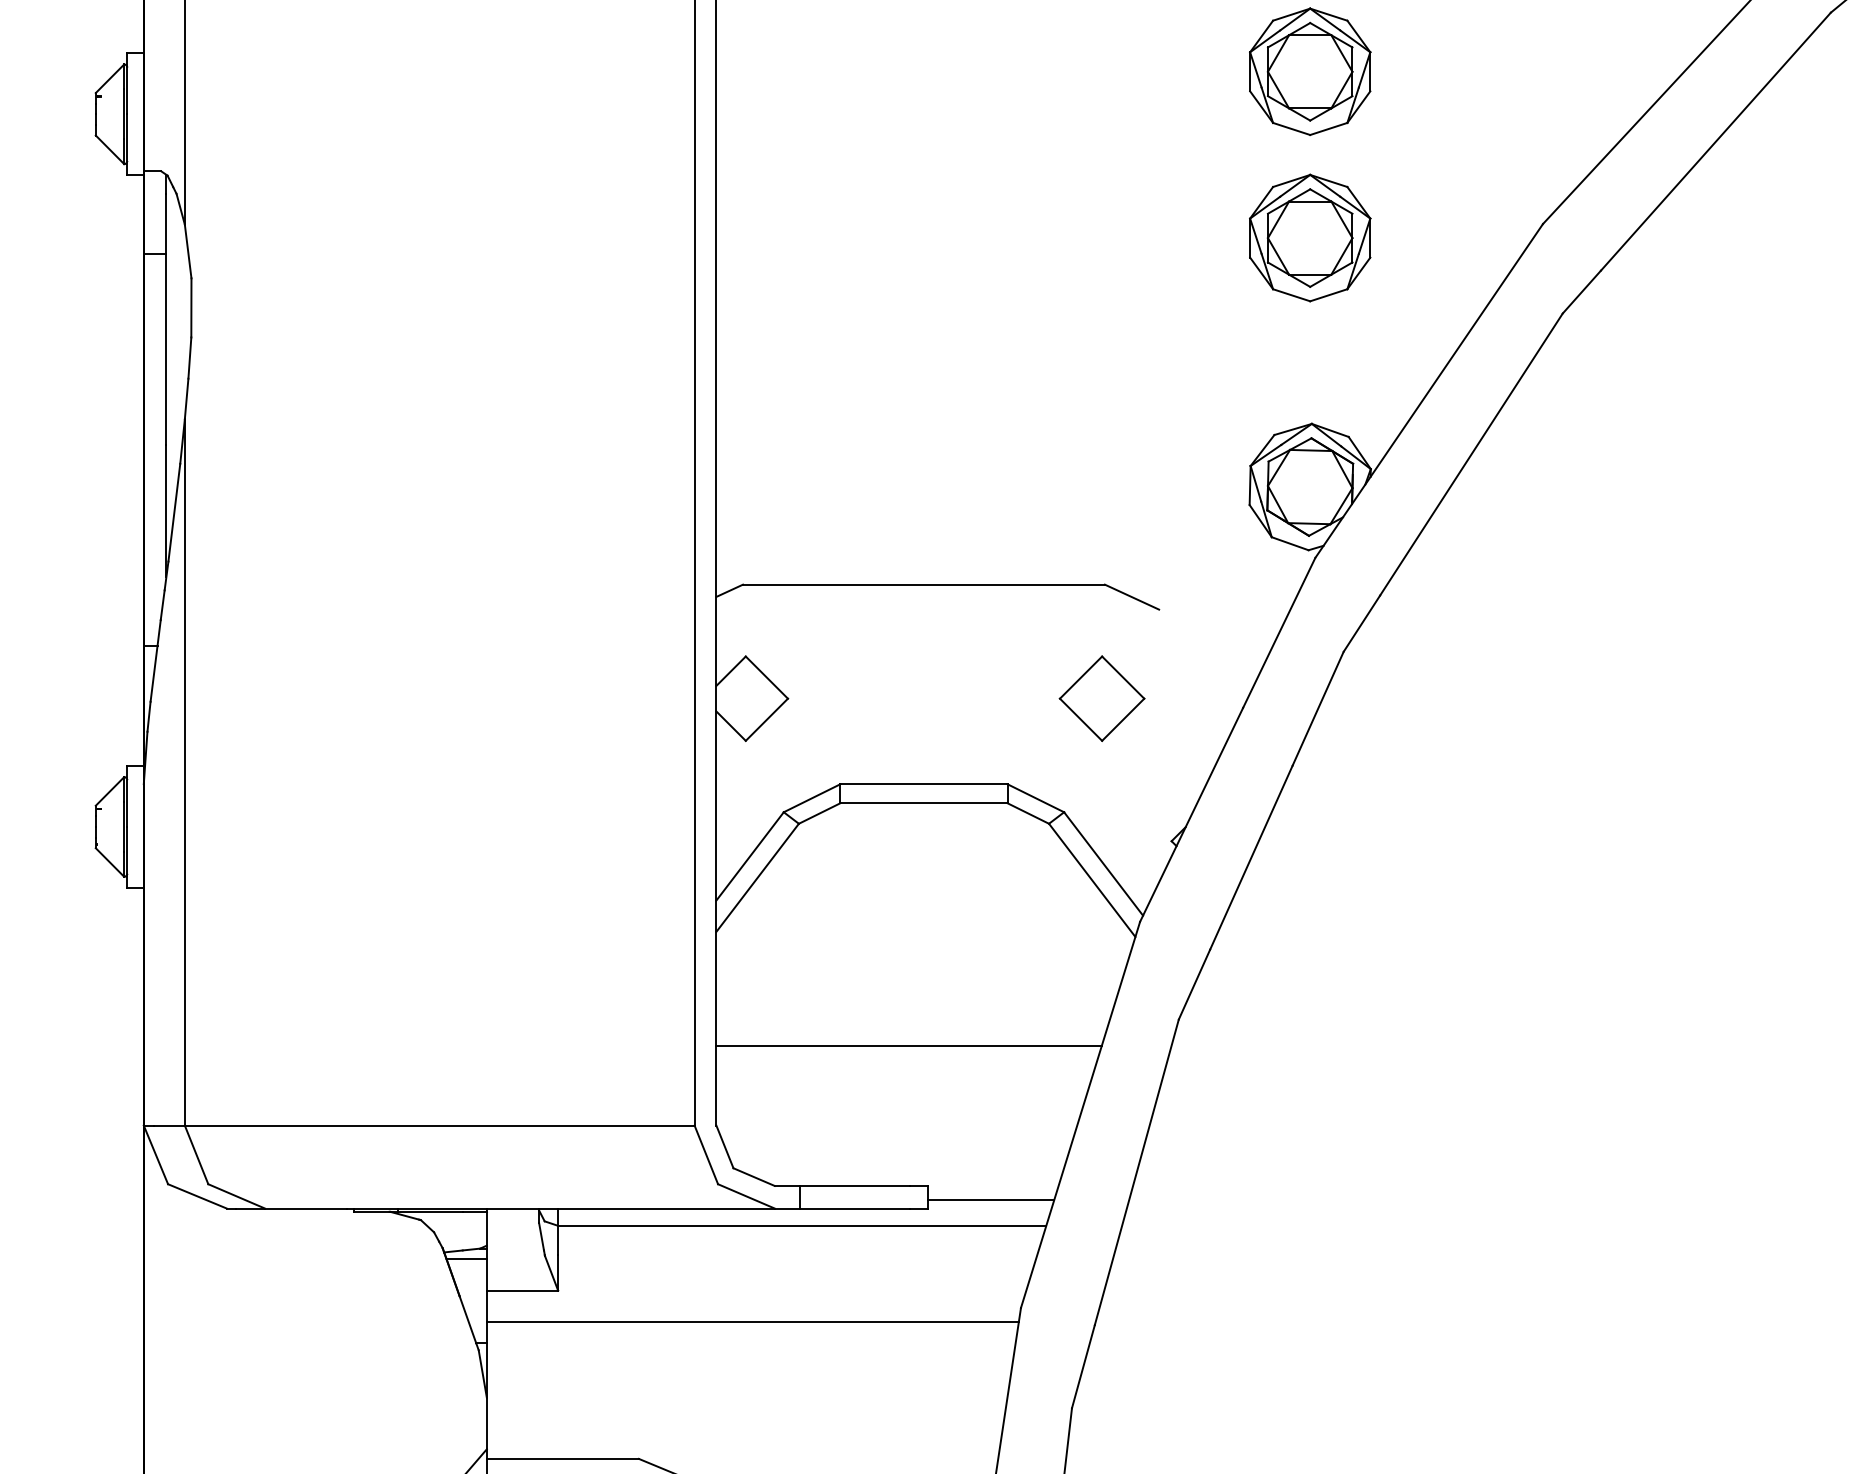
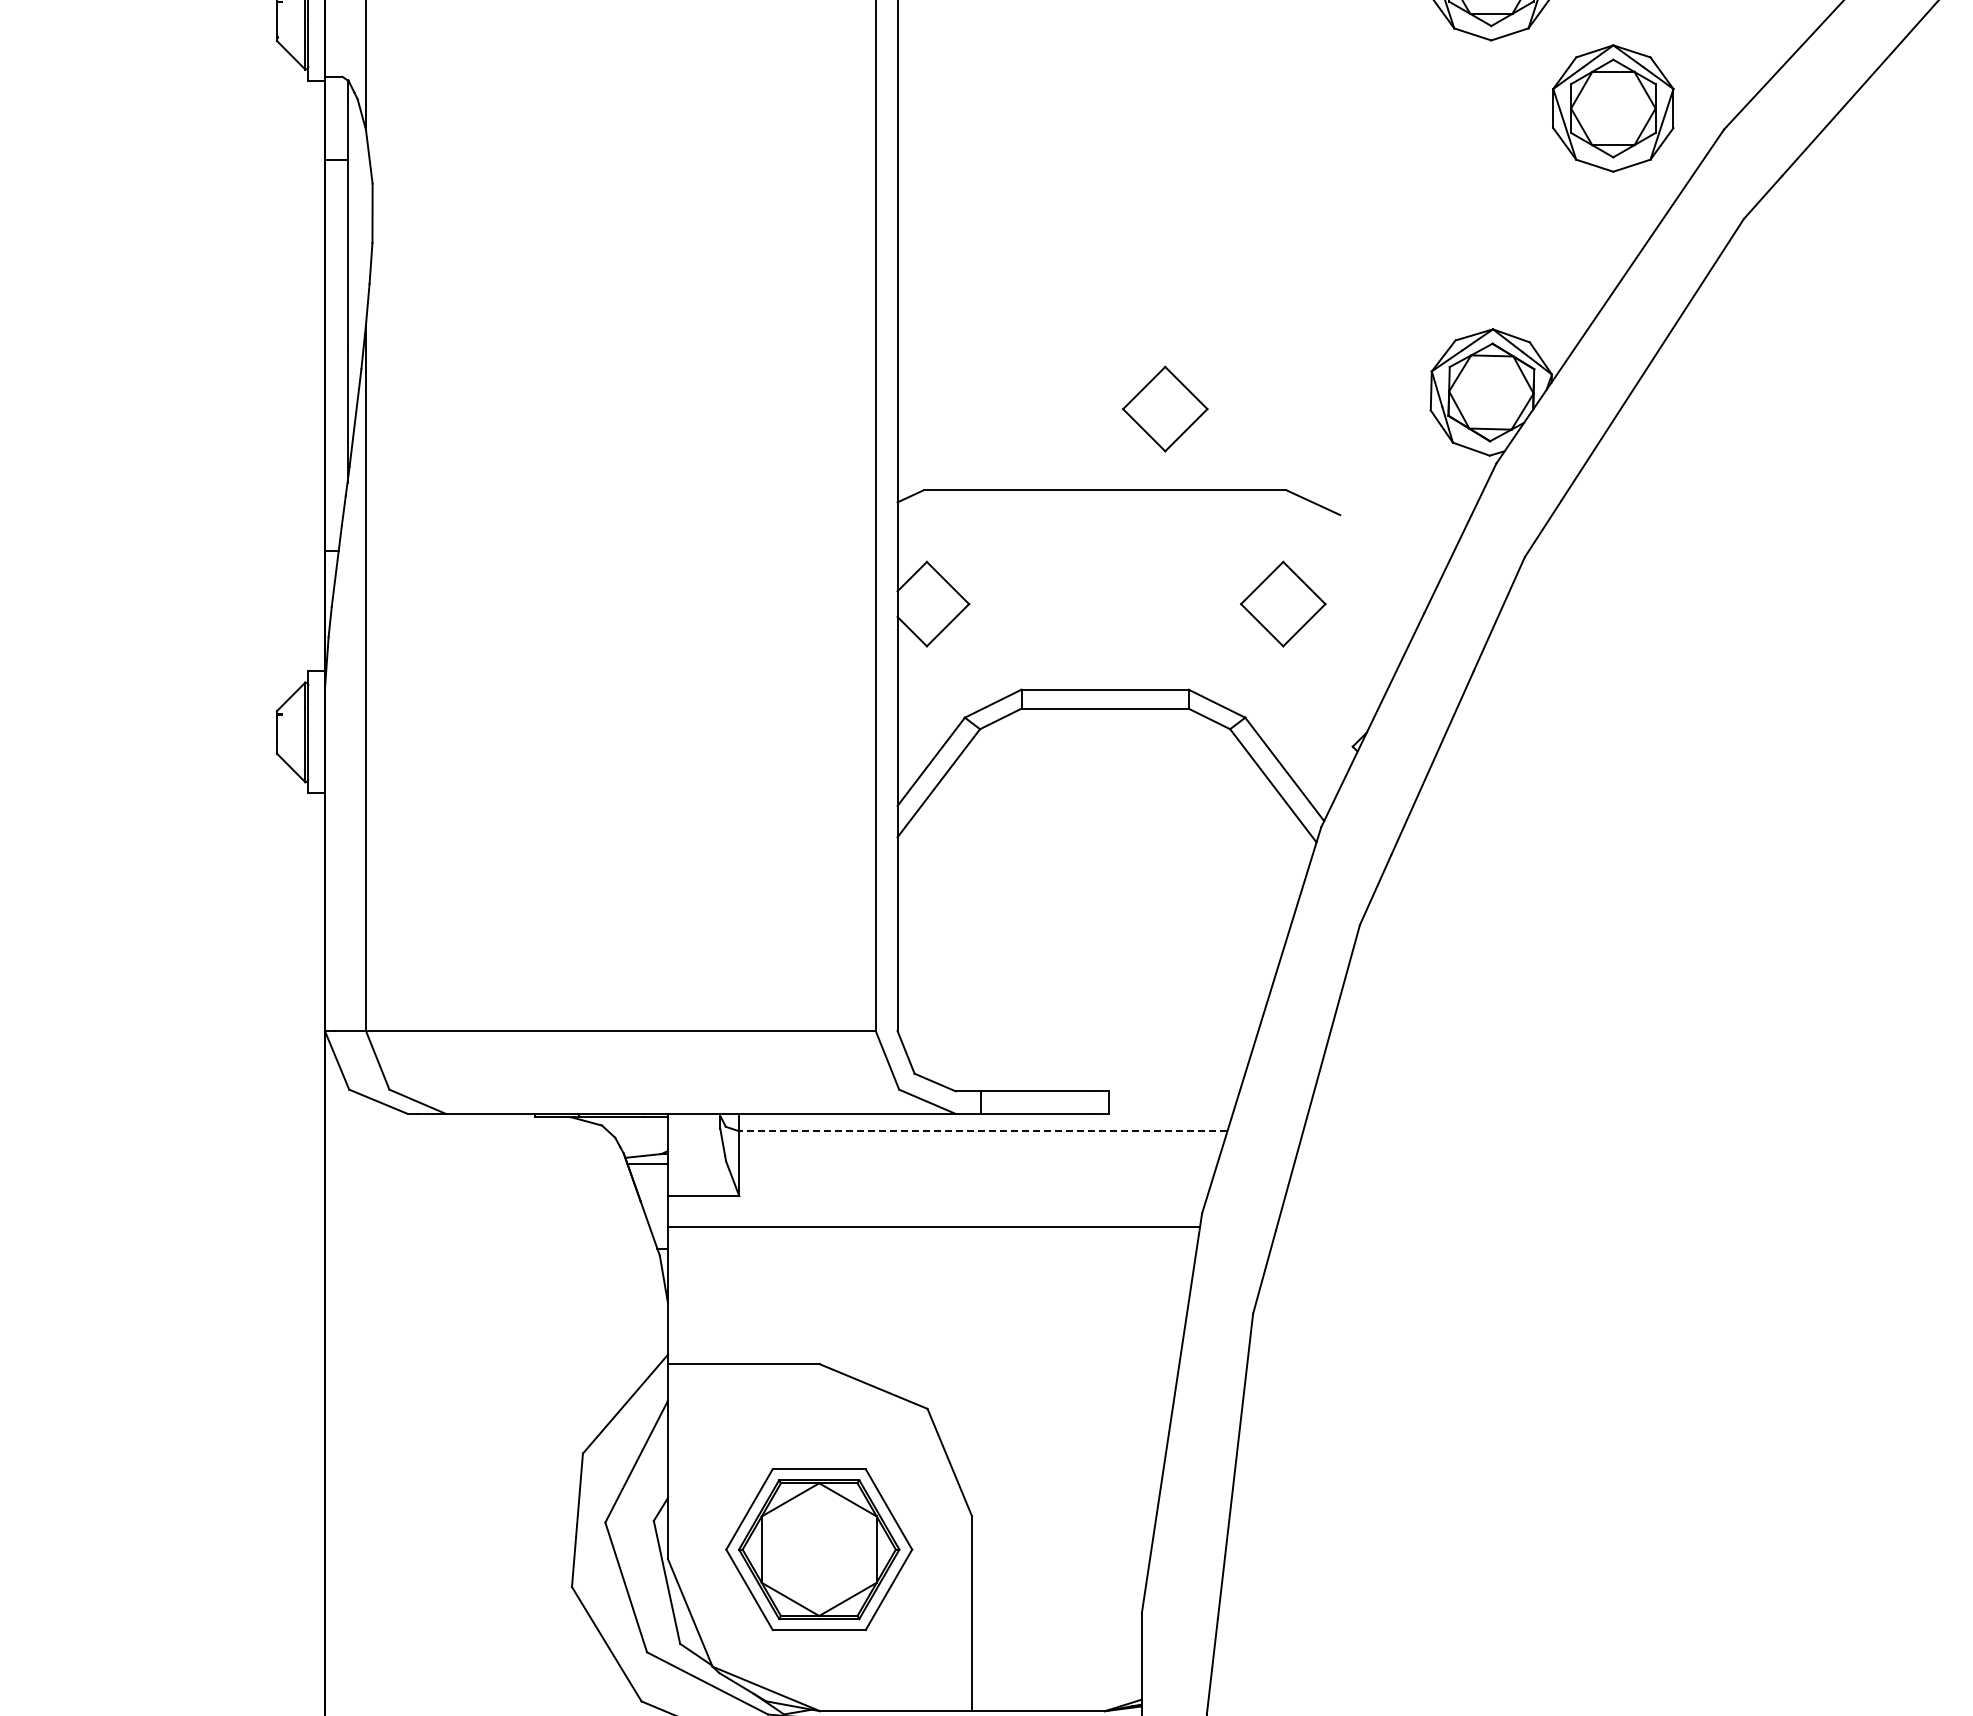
part: (1310, 238) -> (1613, 108), moved
part: (984, 503) -> (1165, 408), added
line: (908, 1046) -> (1089, 951), removed
line: (991, 1200) -> (1172, 1105), removed
line: (801, 1226) -> (982, 1131), solid -> dashed

